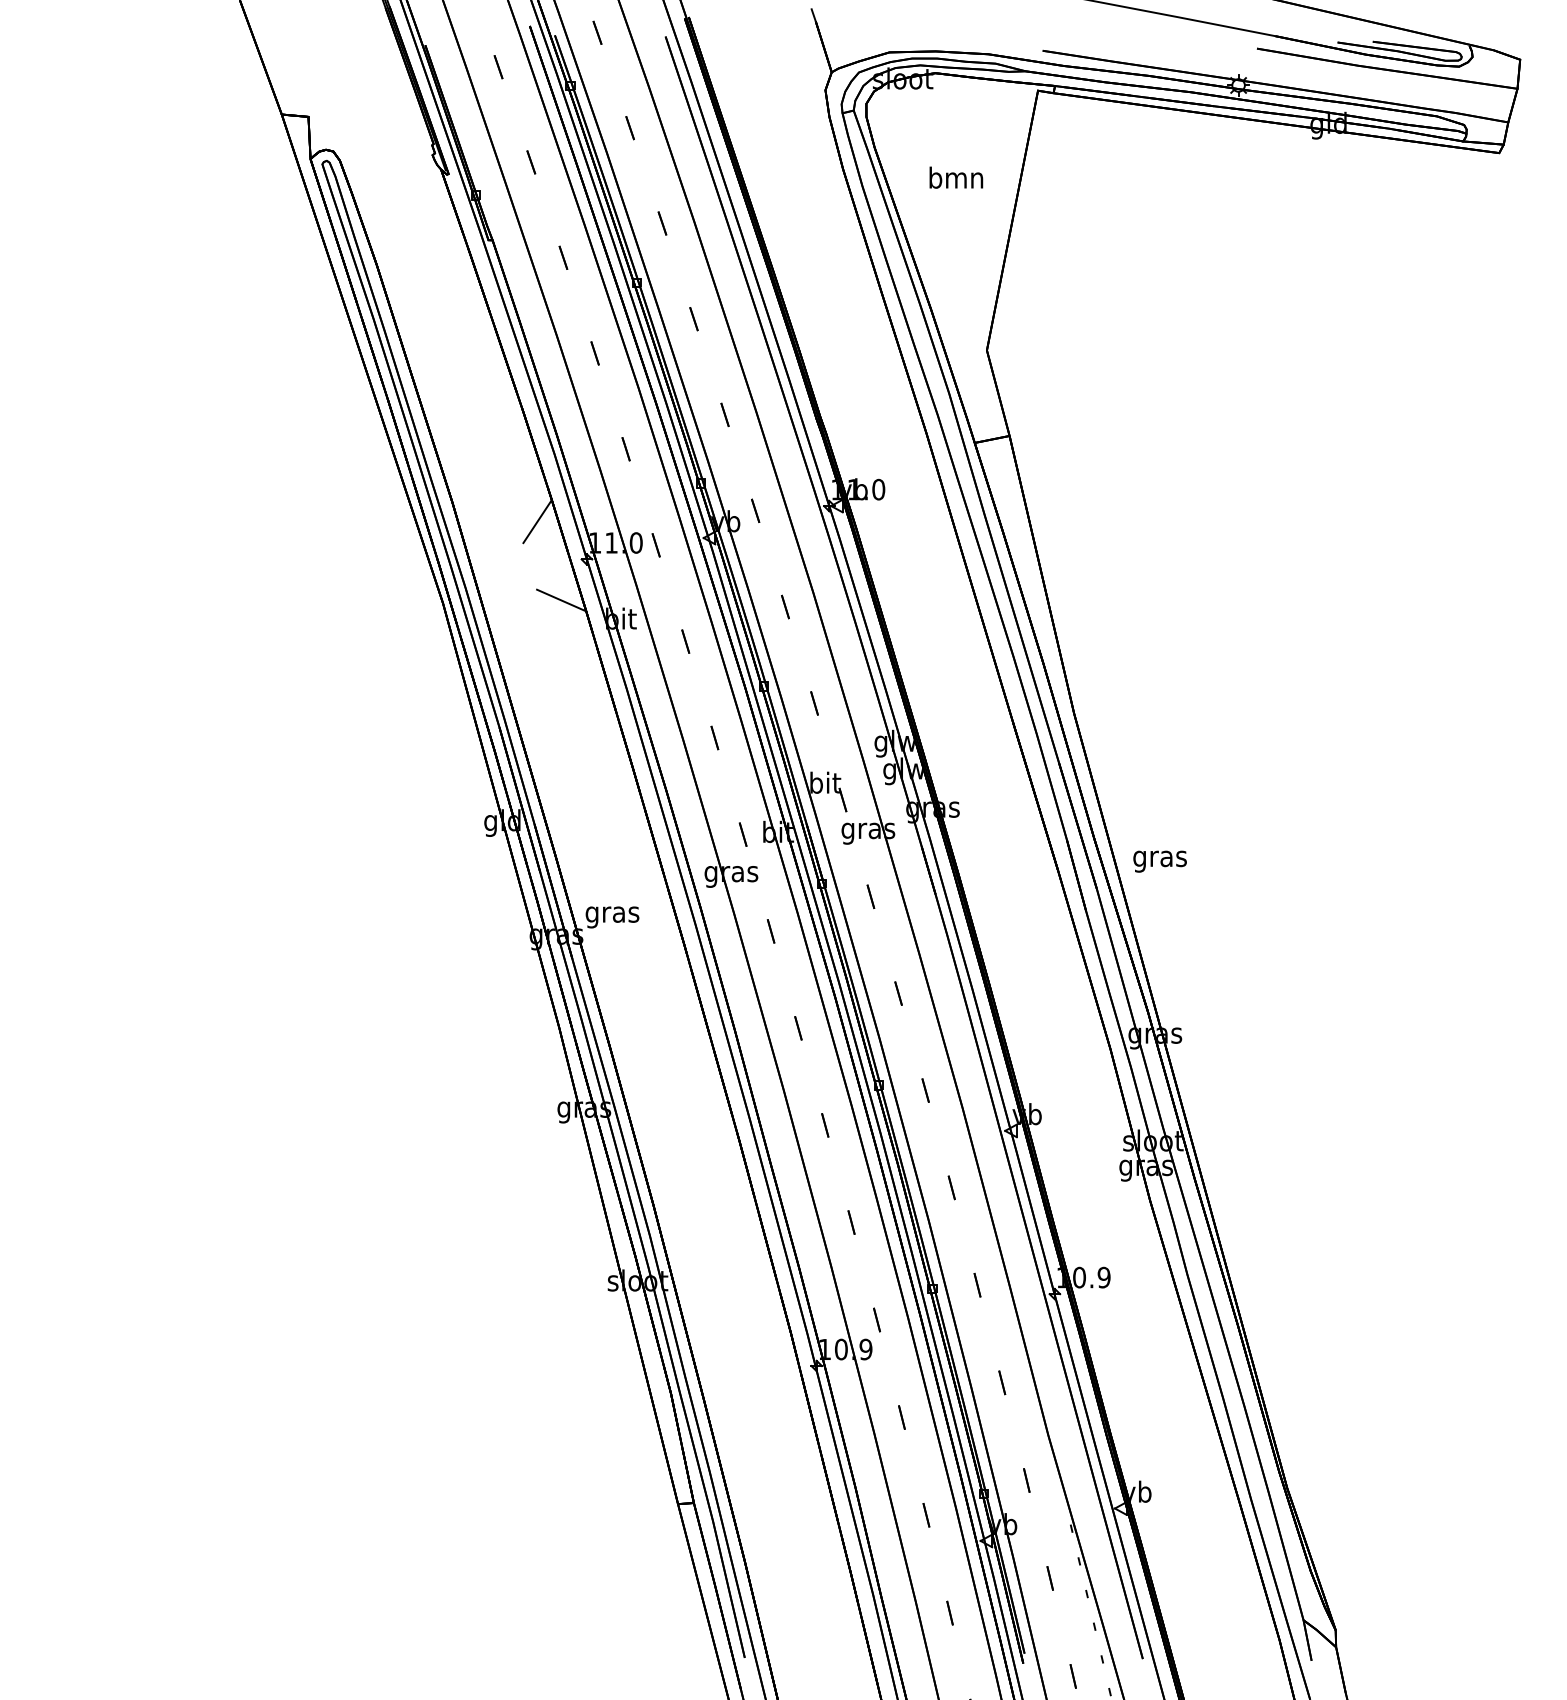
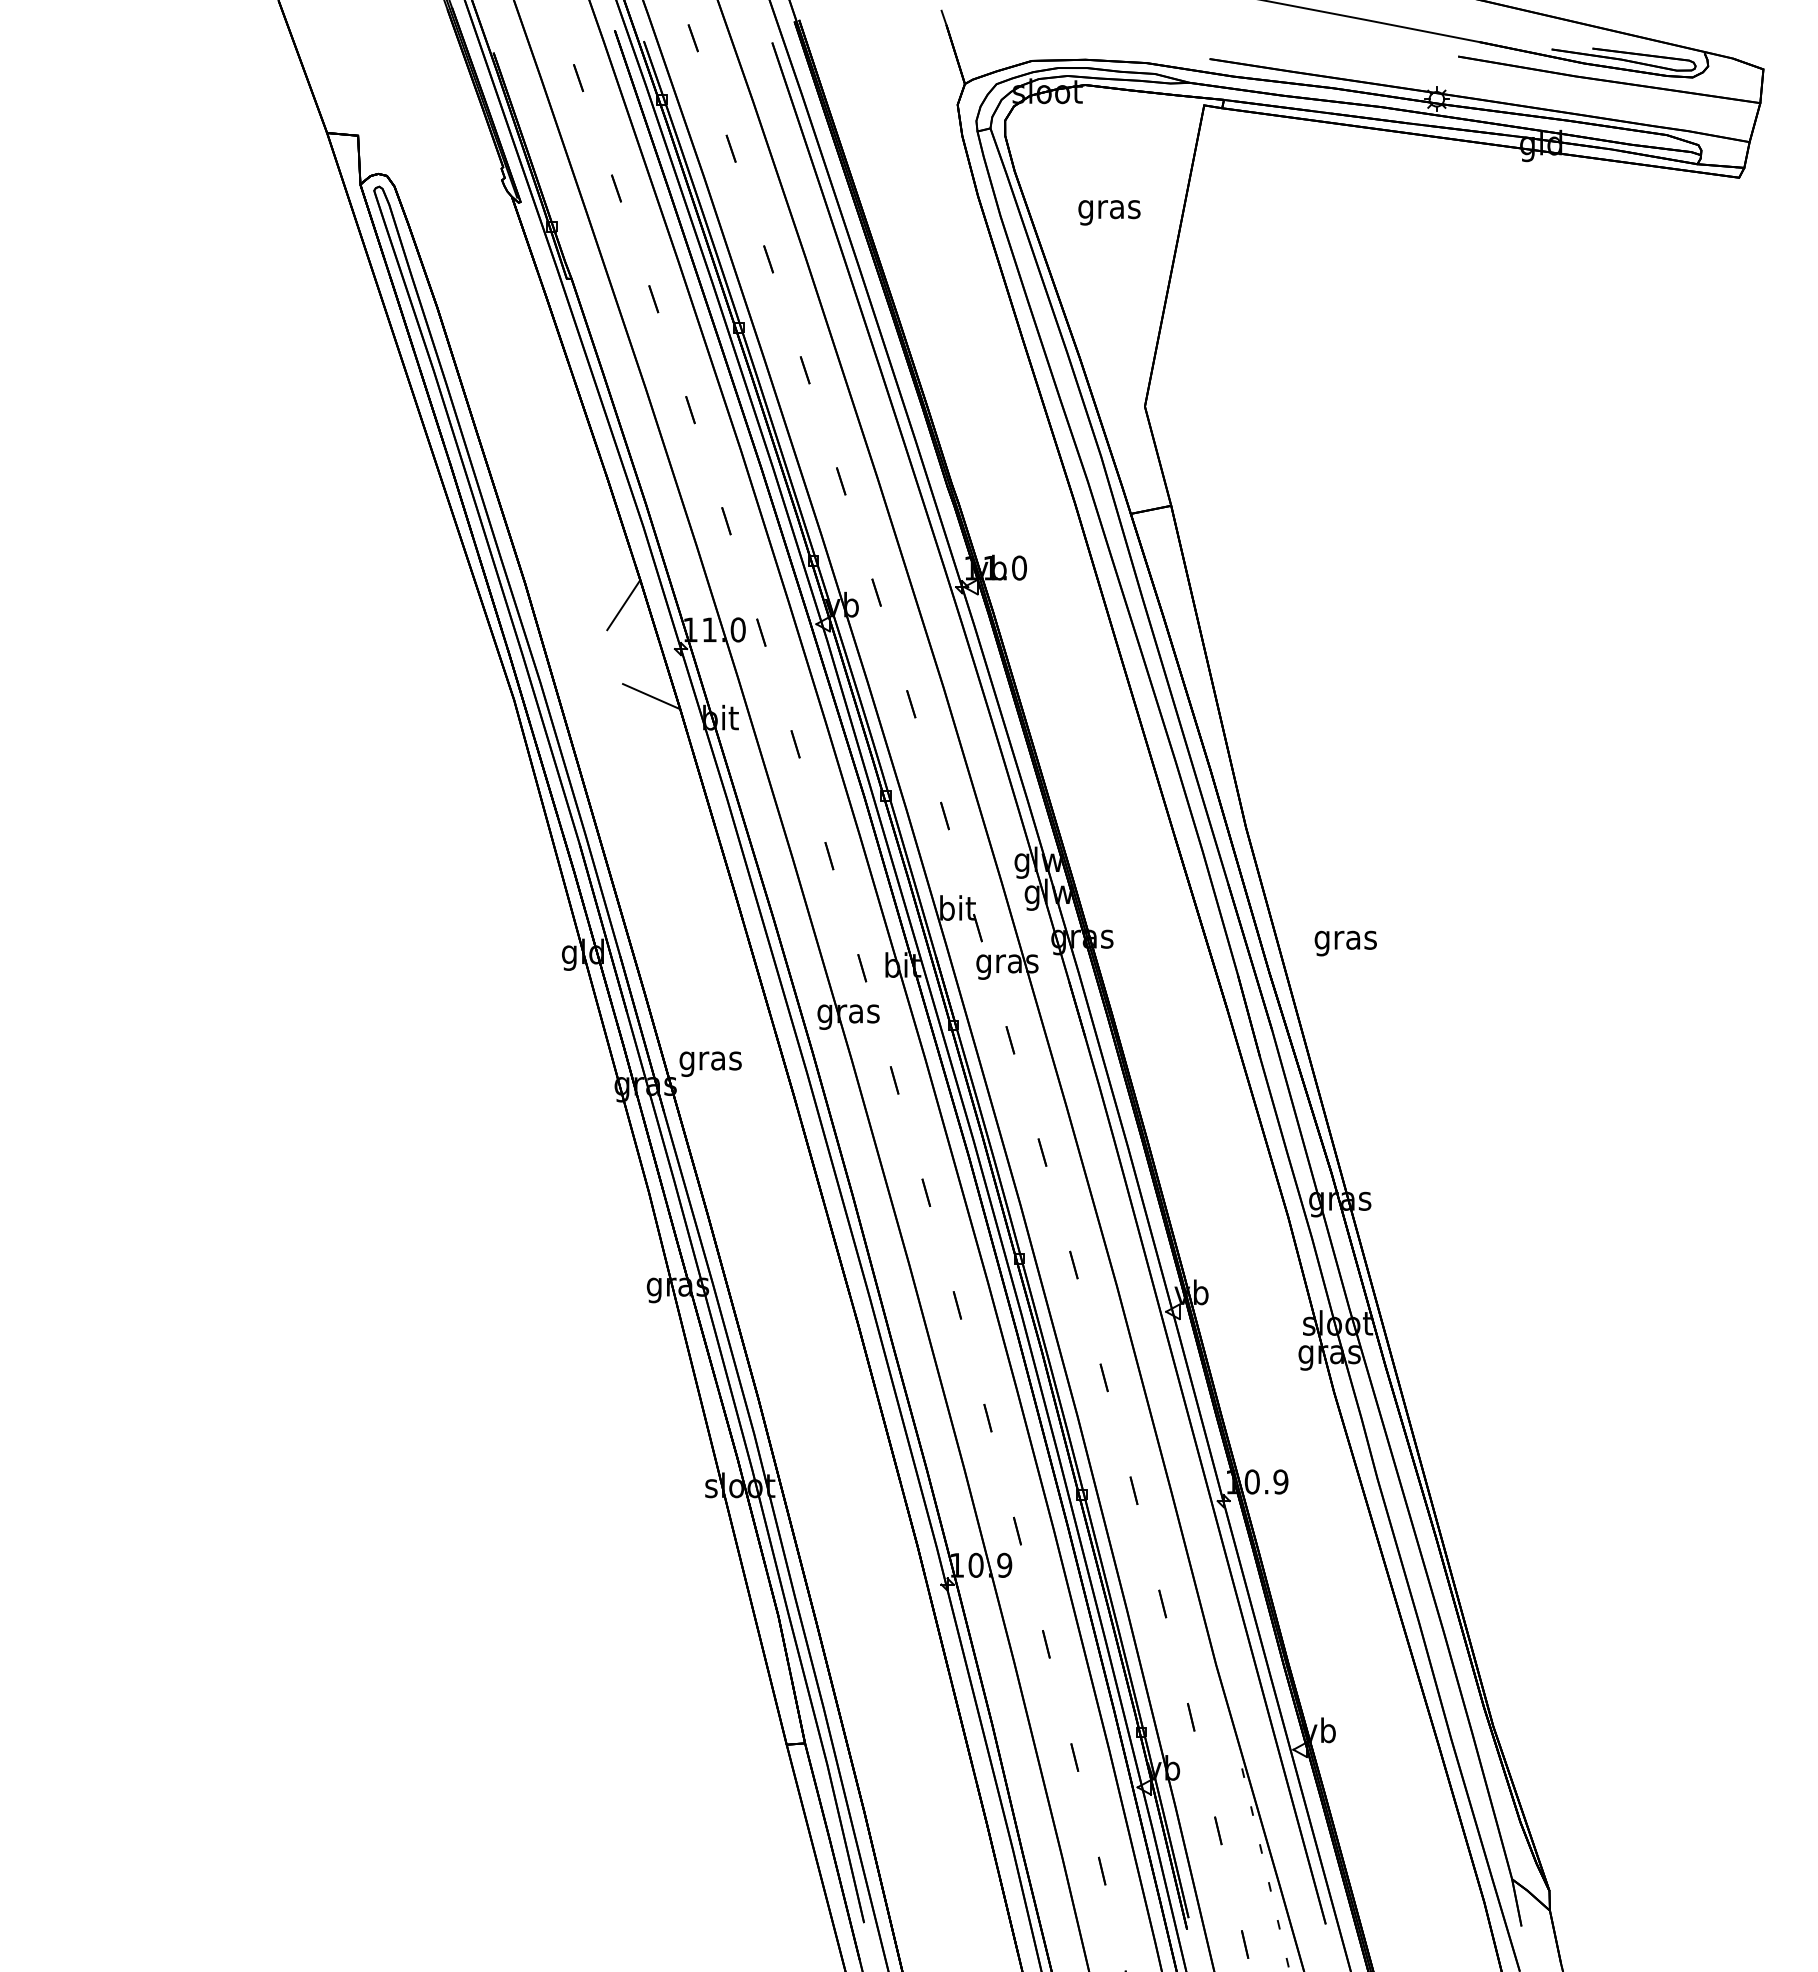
text: (956, 180) -> (1109, 209), bmn -> gras
text: (1159, 861) -> (1345, 943), moved

